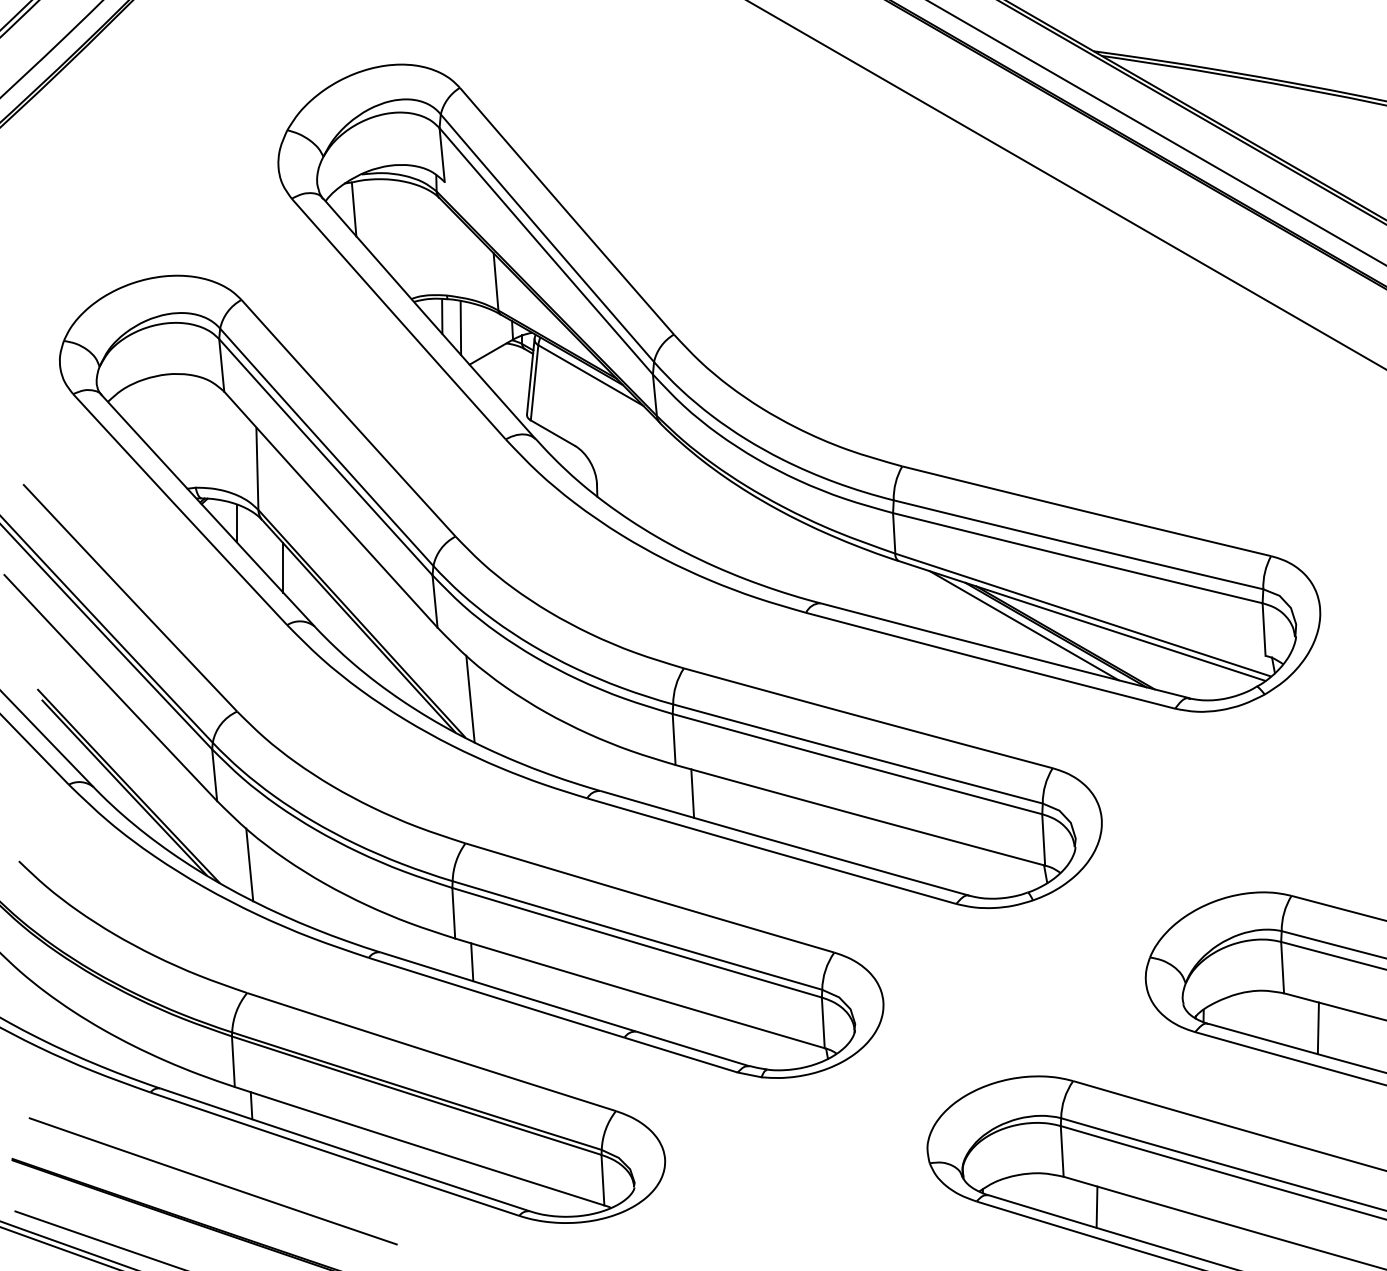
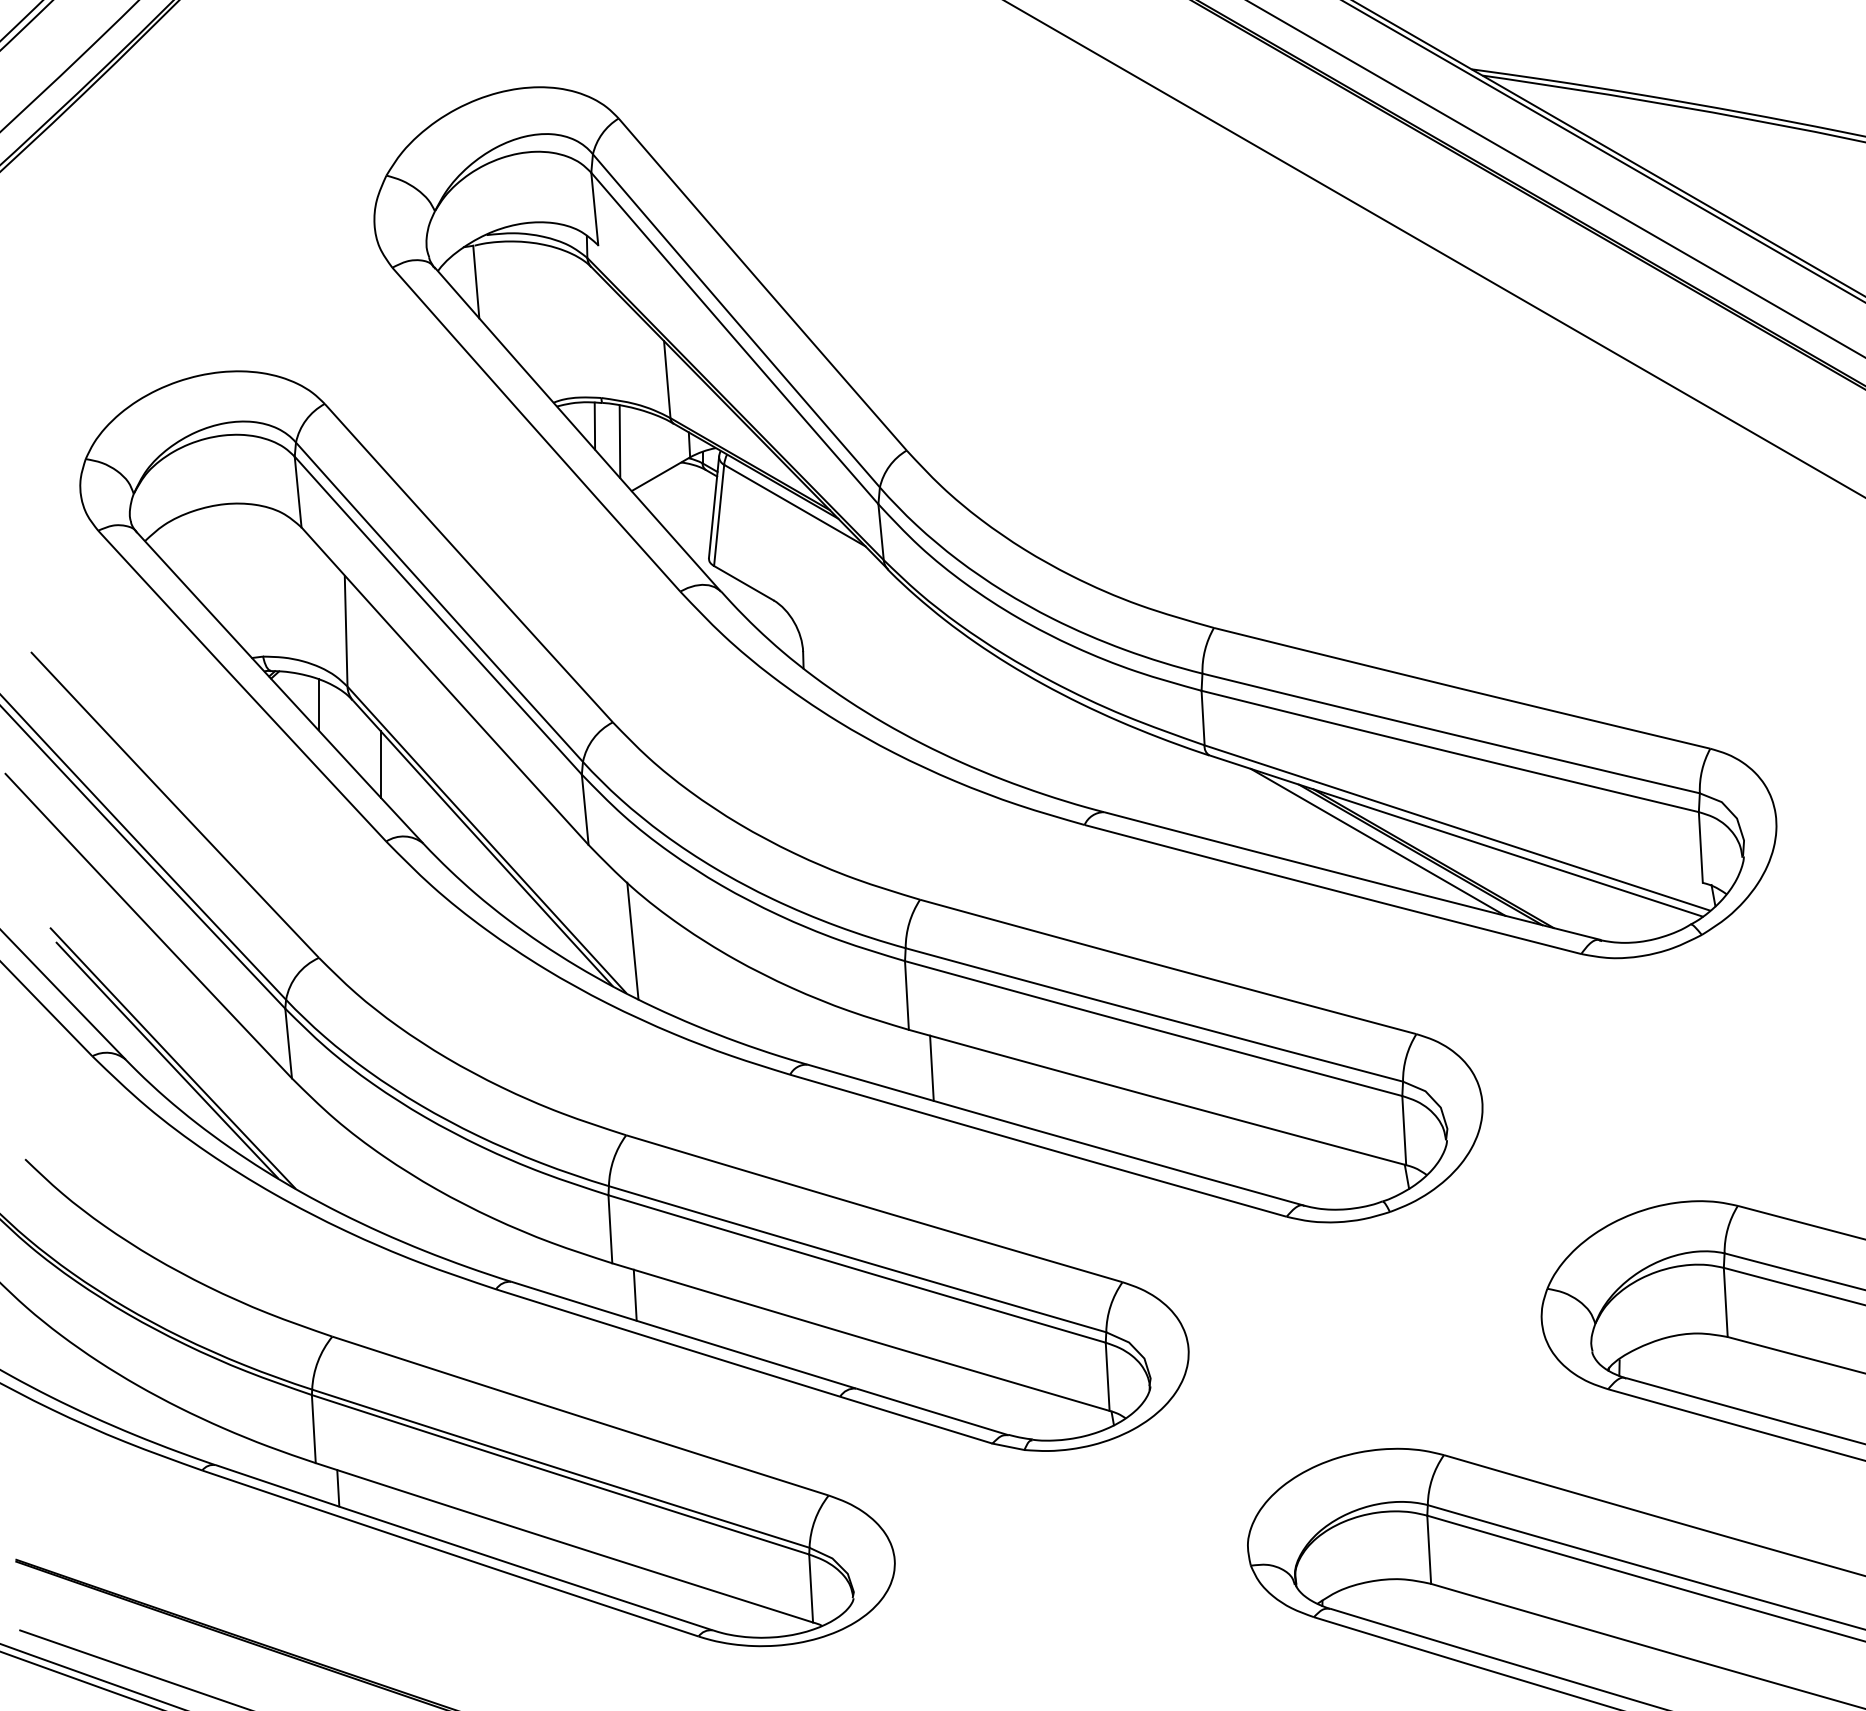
line: (249, 865) -> (335, 1164), removed
line: (1318, 1027) -> (1773, 1383), removed
line: (213, 1181) -> (286, 1590), removed
line: (1096, 1206) -> (1475, 1624), removed

